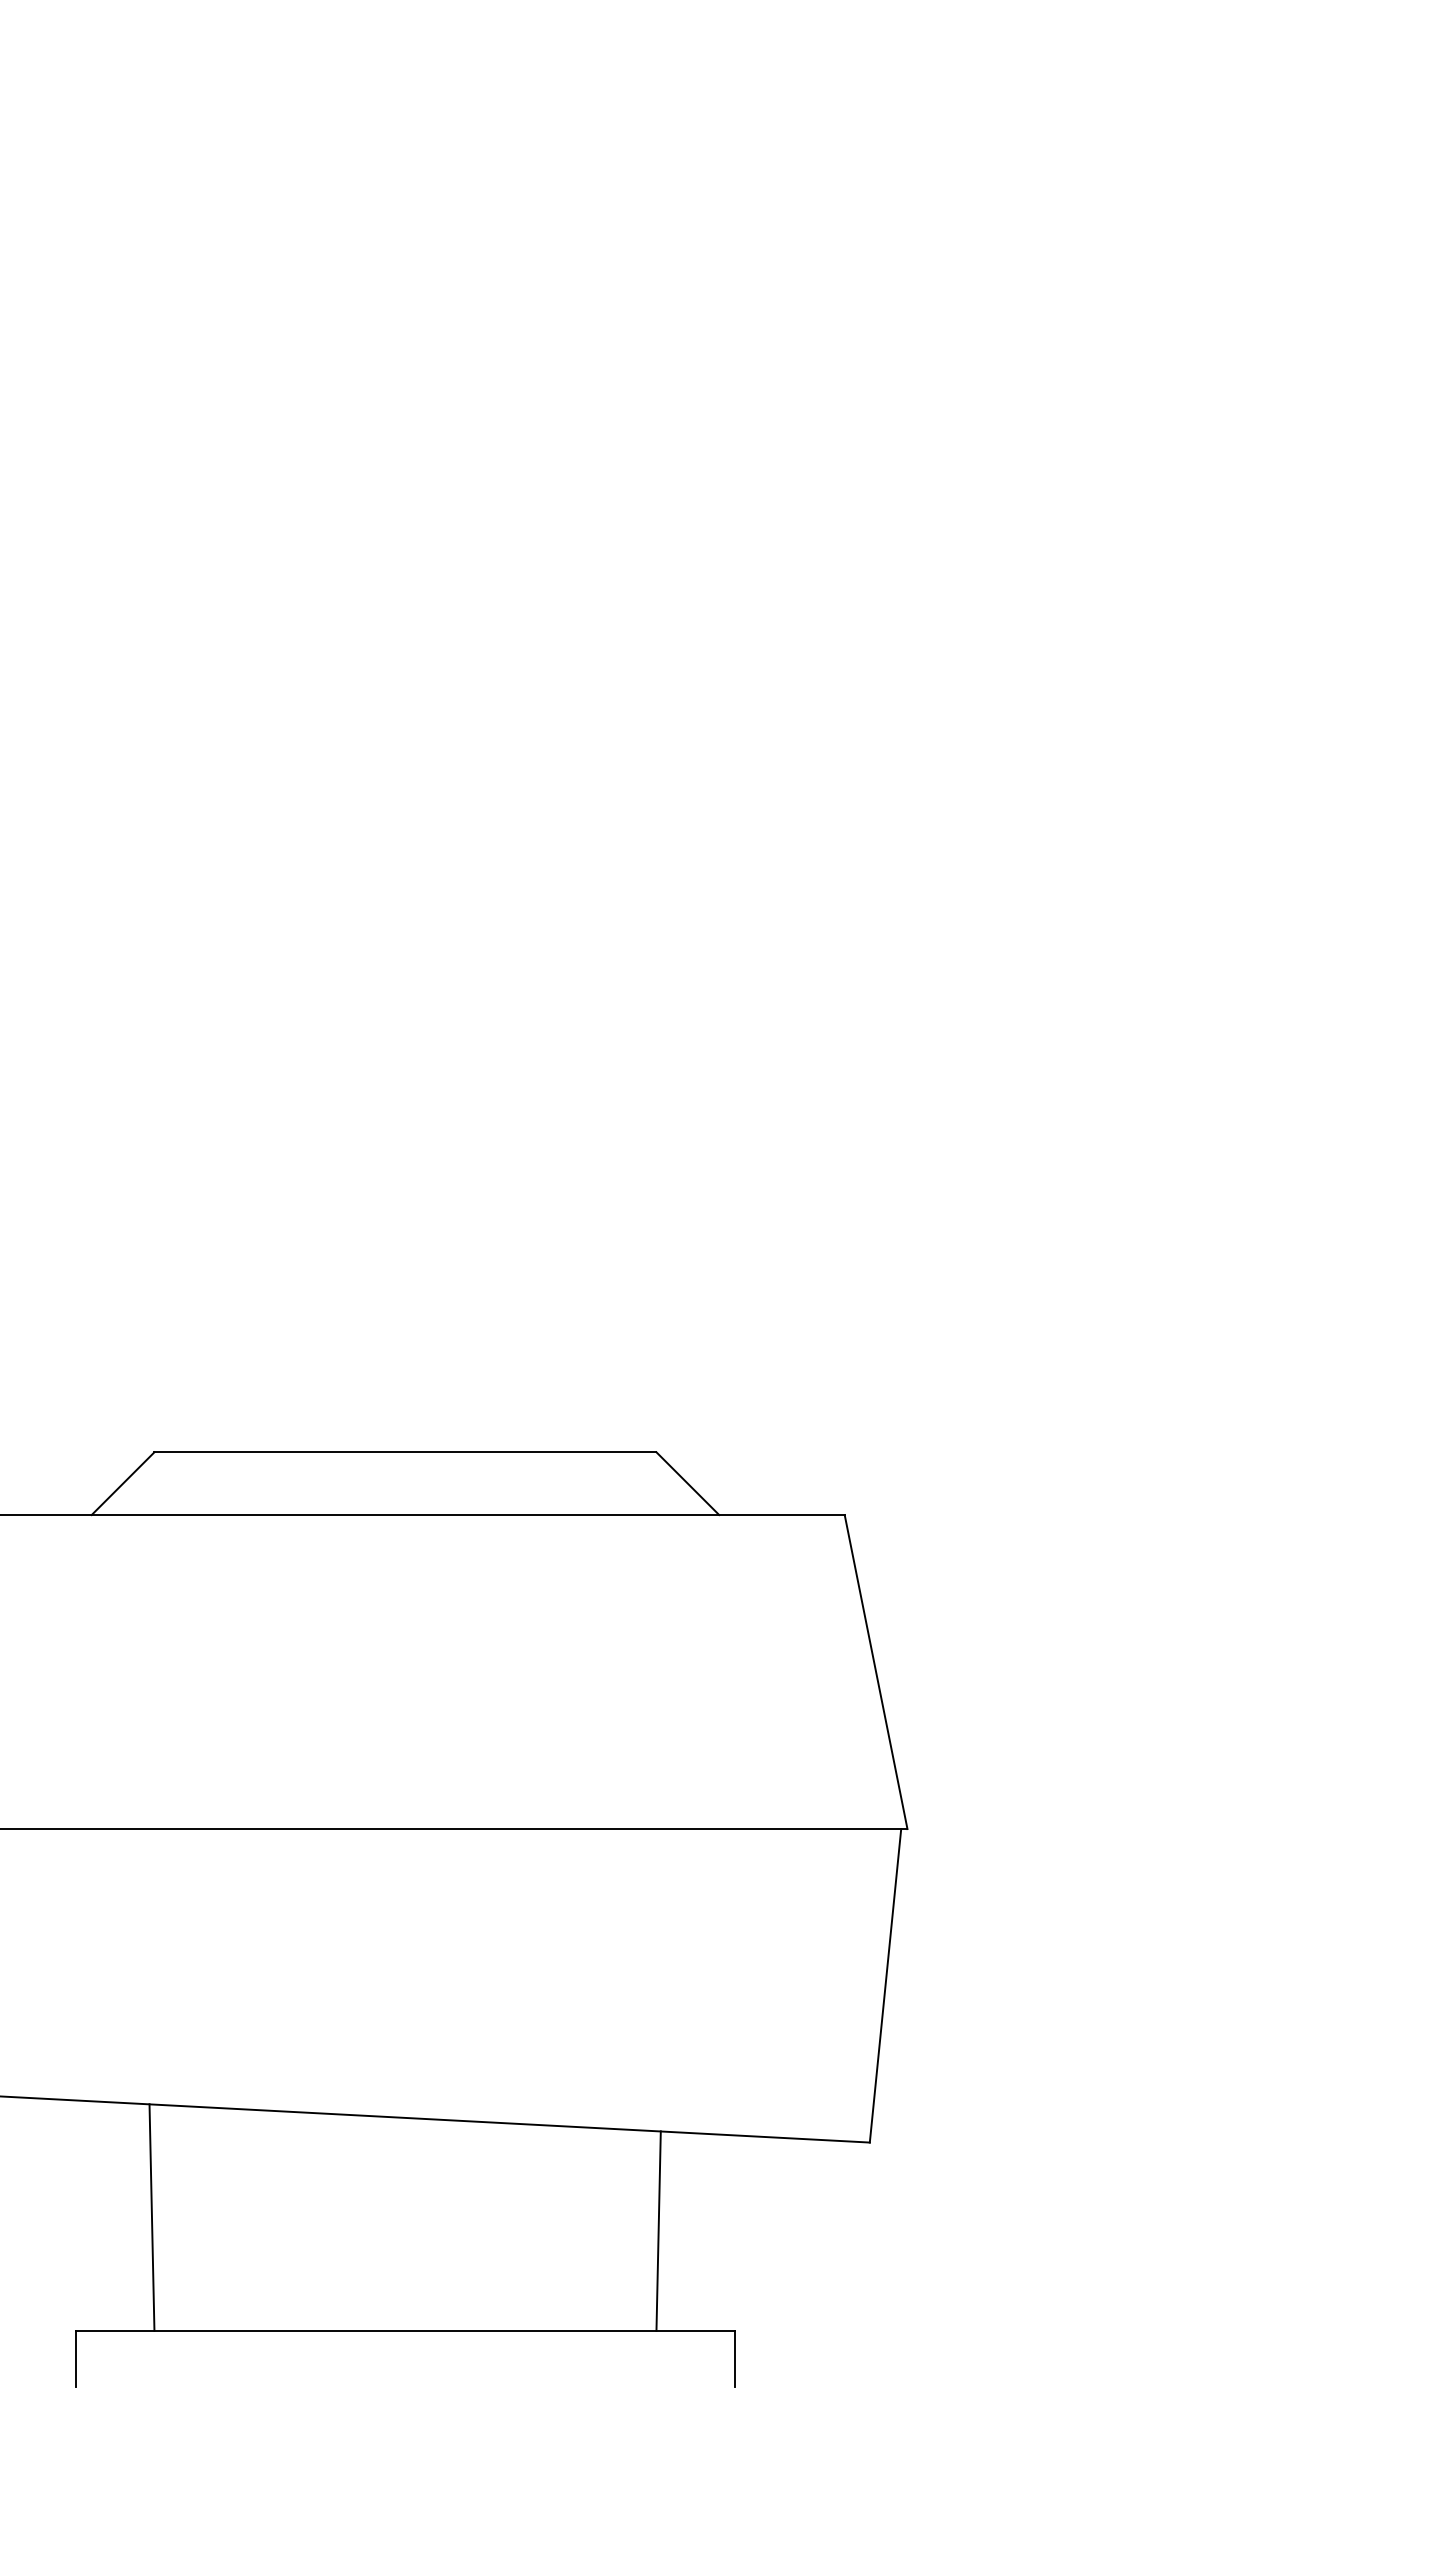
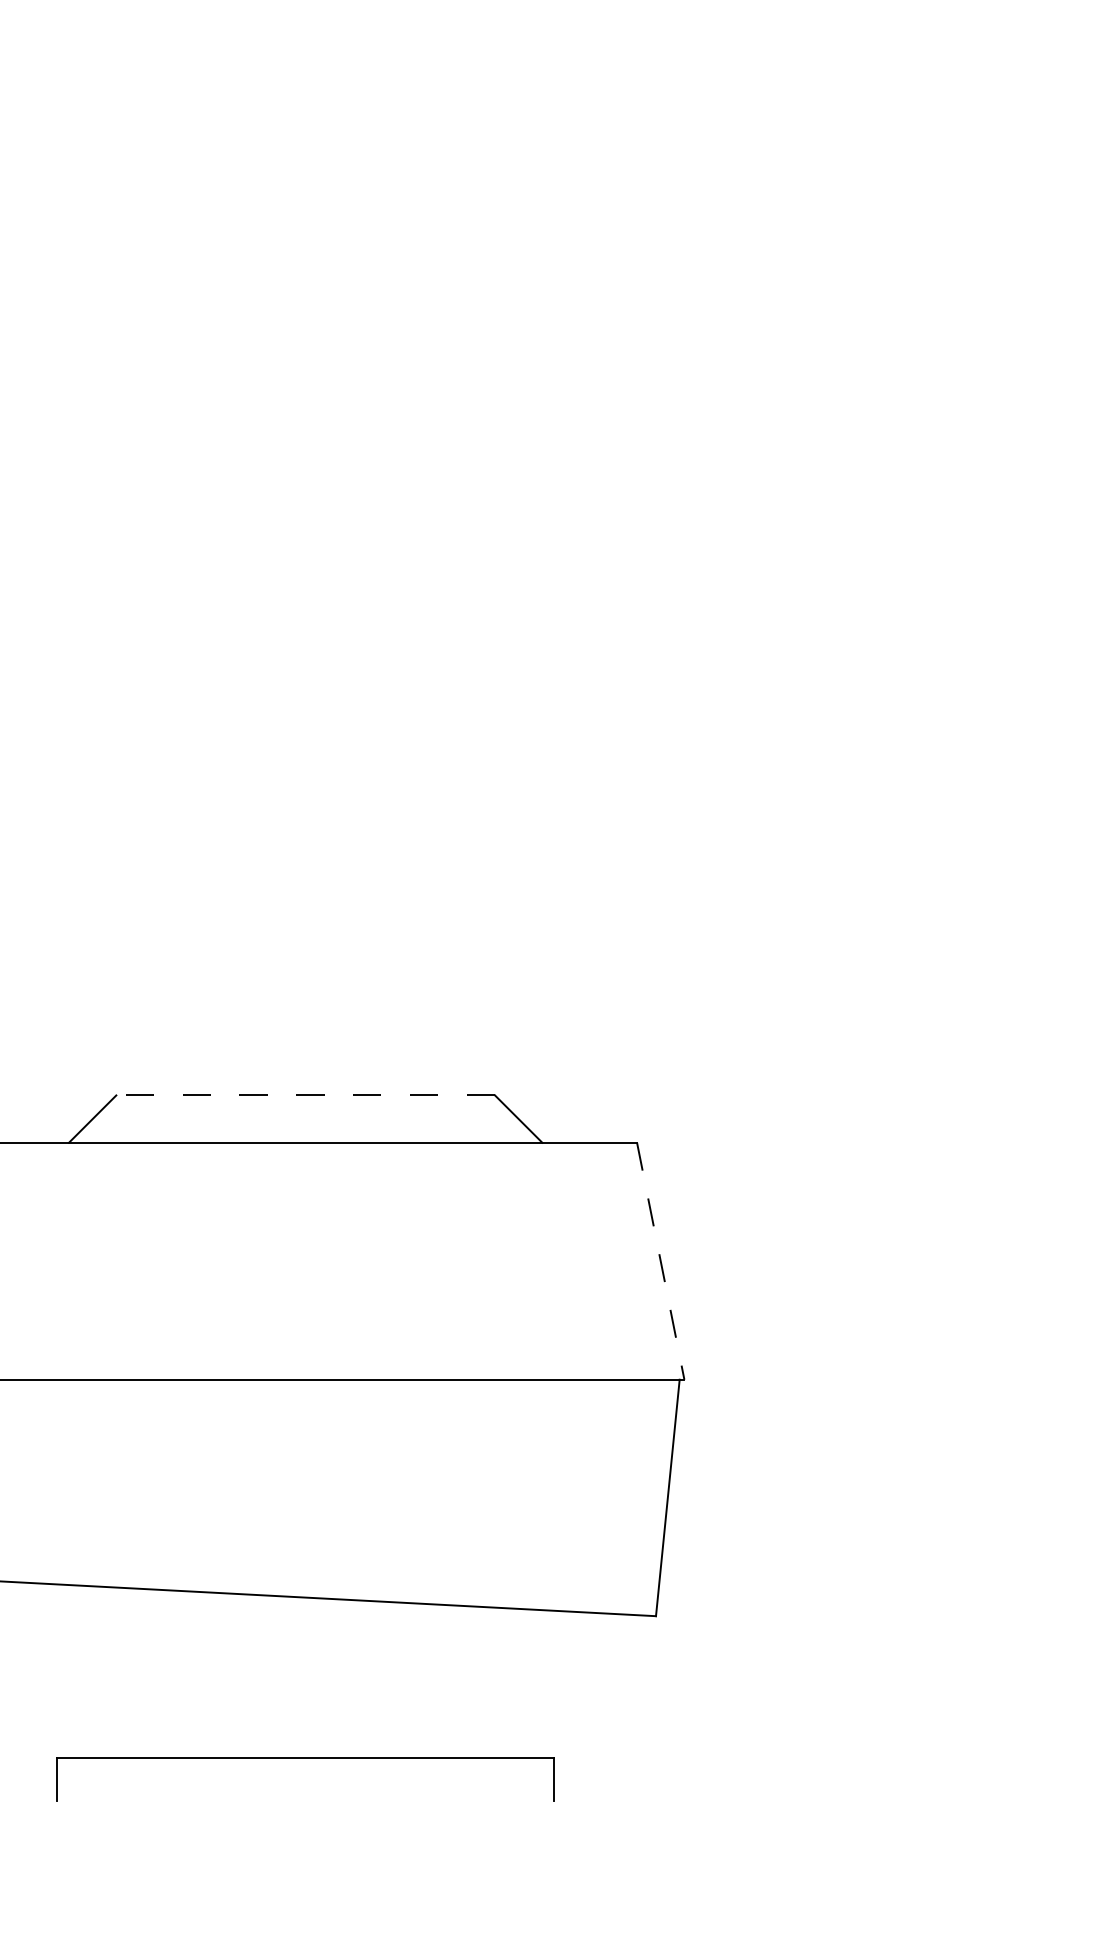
line: (404, 1452) -> (304, 1095), solid -> dashed
line: (876, 1672) -> (661, 1261), solid -> dashed
line: (151, 2217) -> (114, 1672), removed
line: (658, 2230) -> (496, 1682), removed

